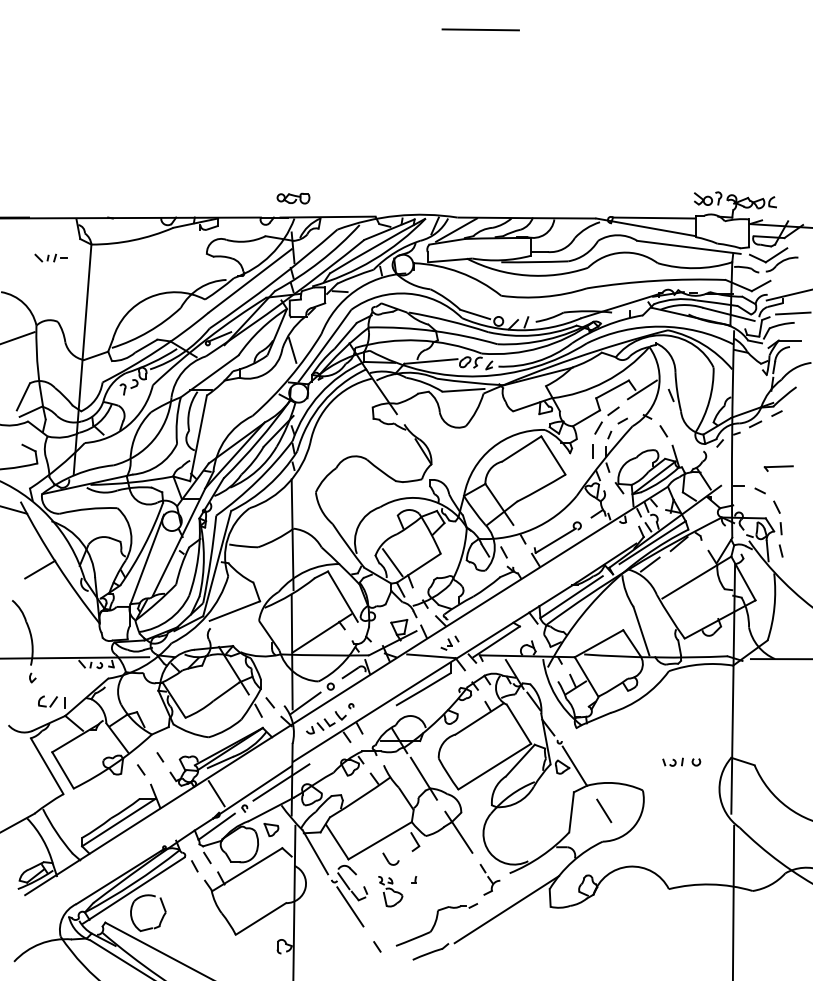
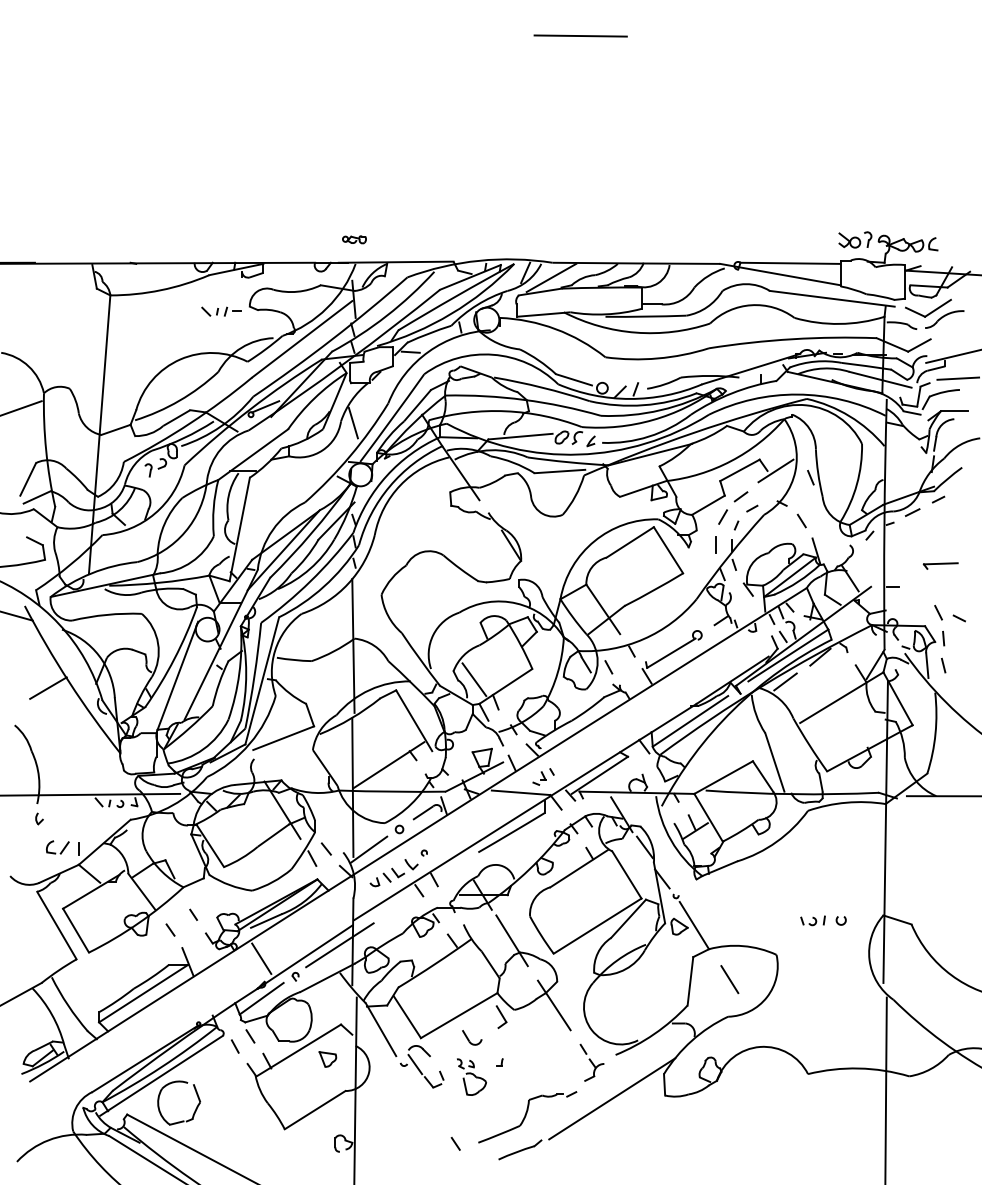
part: (293, 198) -> (354, 239), size x0.6
part: (50, 257) -> (220, 311), moved
line: (759, 490) -> (958, 617), moved
part: (271, 829) -> (327, 1058), moved
line: (350, 906) -> (423, 1095), removed

